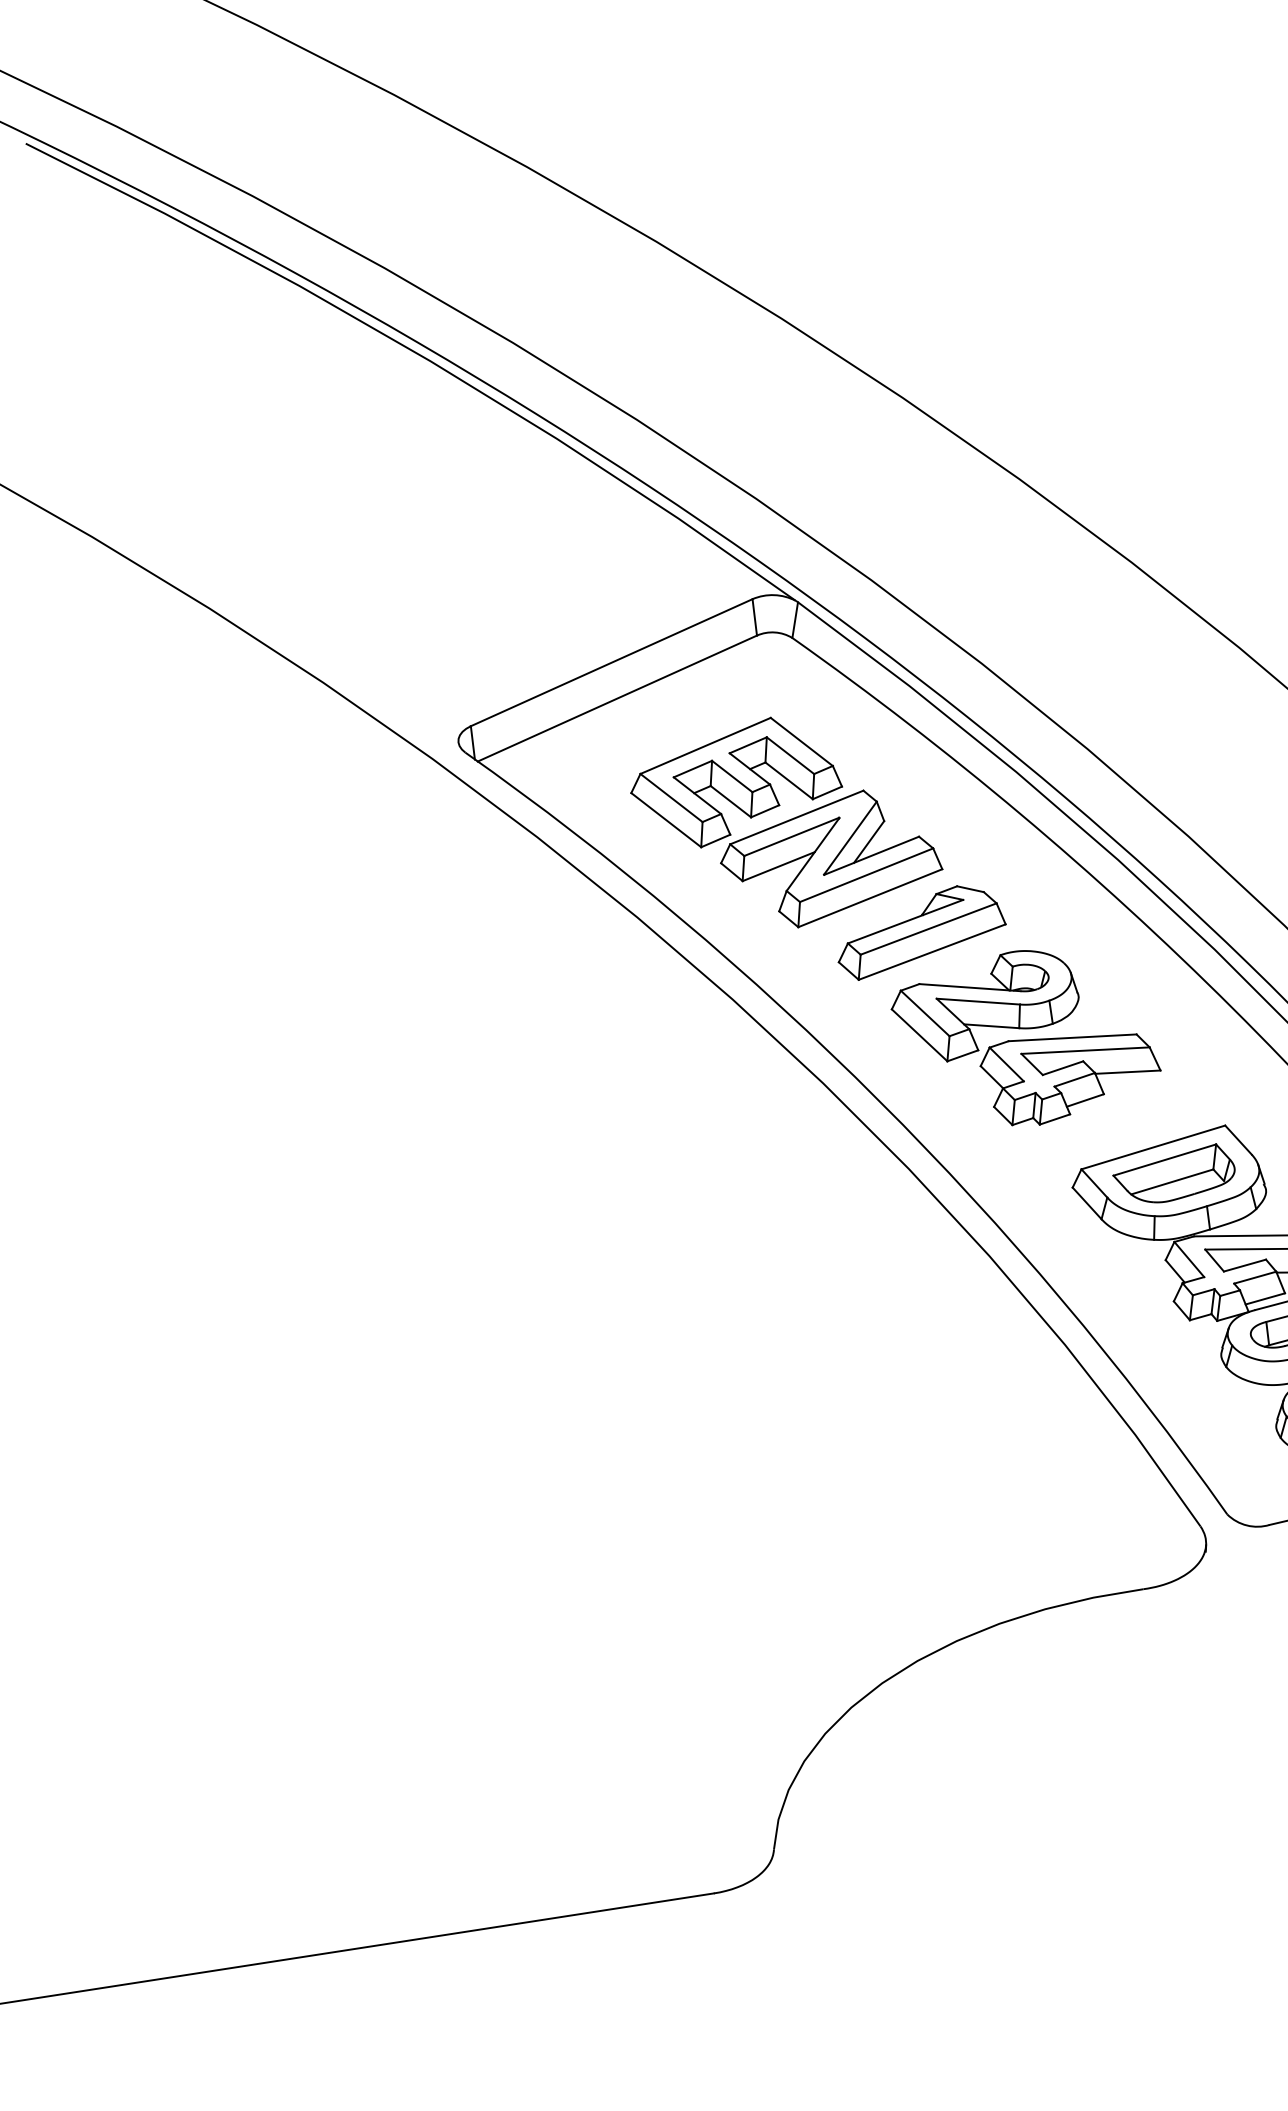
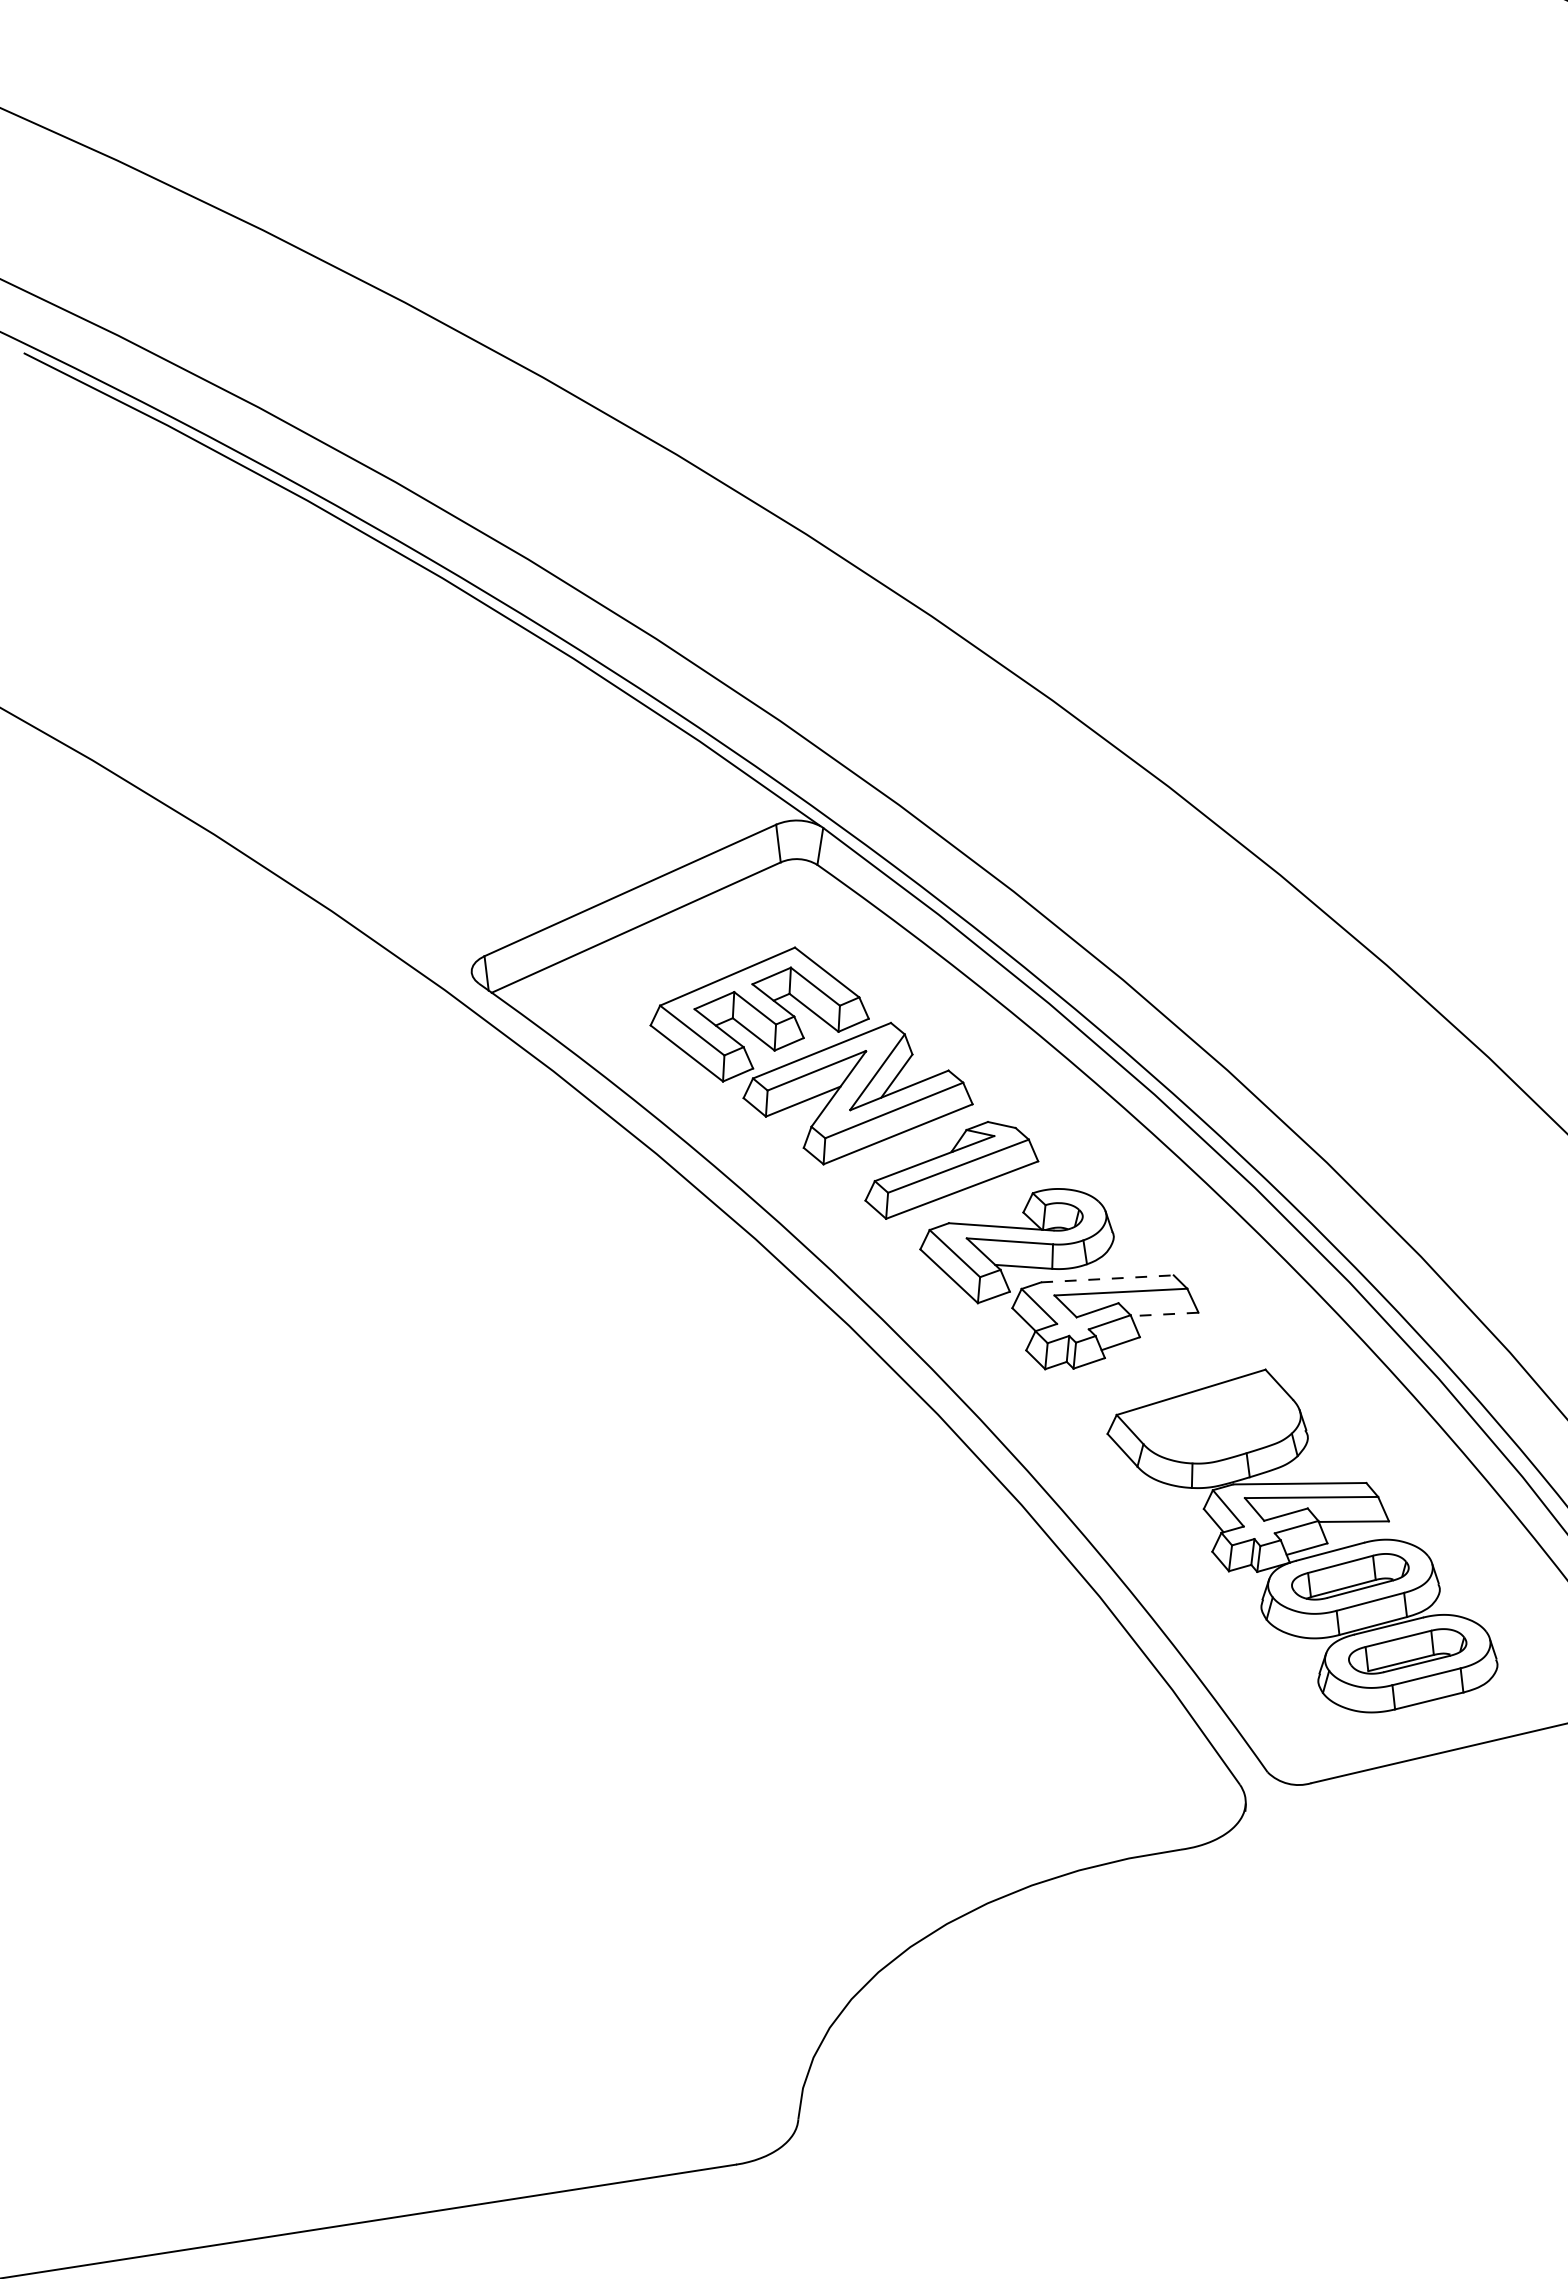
line: (1073, 1037) -> (1108, 1278), solid -> dashed
line: (1127, 1072) -> (1164, 1314), solid -> dashed
part: (1174, 1173) -> (1212, 1419), removed

